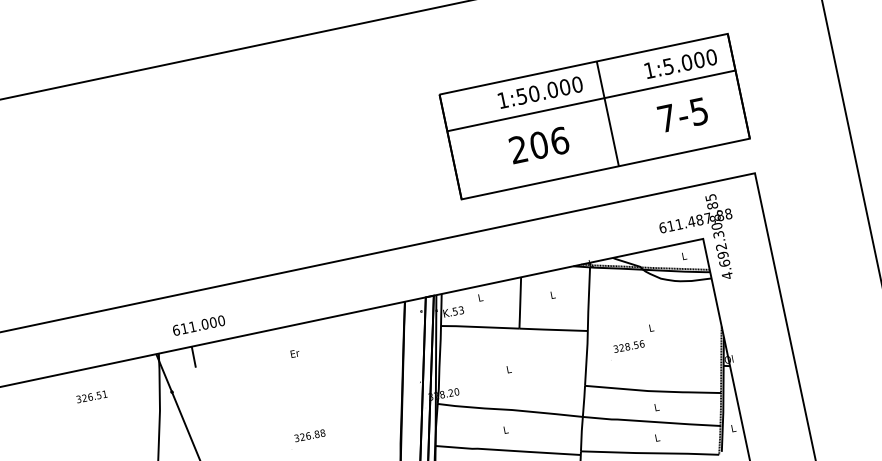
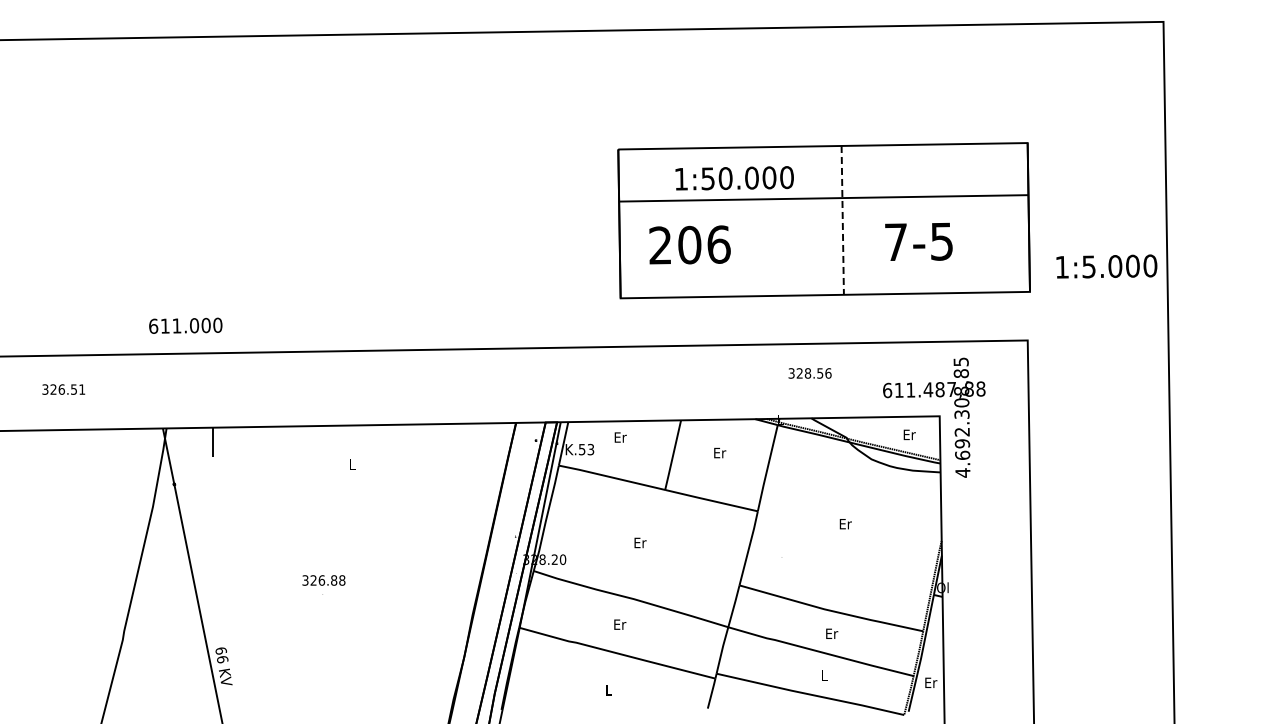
text: (680, 63) -> (1106, 266), moved
text: (540, 92) -> (734, 178), moved
line: (607, 113) -> (842, 220), solid -> dashed
text: (682, 114) -> (918, 241), moved
text: (538, 144) -> (689, 244), moved
text: (684, 255) -> (909, 434), L -> Er
text: (553, 294) -> (720, 452), L -> Er
text: (480, 297) -> (620, 437), L -> Er
text: (198, 325) -> (185, 325), moved
text: (651, 328) -> (845, 524), L -> Er
text: (628, 346) -> (809, 373), moved
text: (295, 353) -> (352, 464), Er -> L
text: (509, 369) -> (640, 542), L -> Er
text: (91, 396) -> (63, 389), moved
text: (657, 407) -> (832, 633), L -> Er
text: (733, 428) -> (931, 682), L -> Er
text: (506, 429) -> (620, 624), L -> Er
text: (309, 435) -> (323, 580), moved

